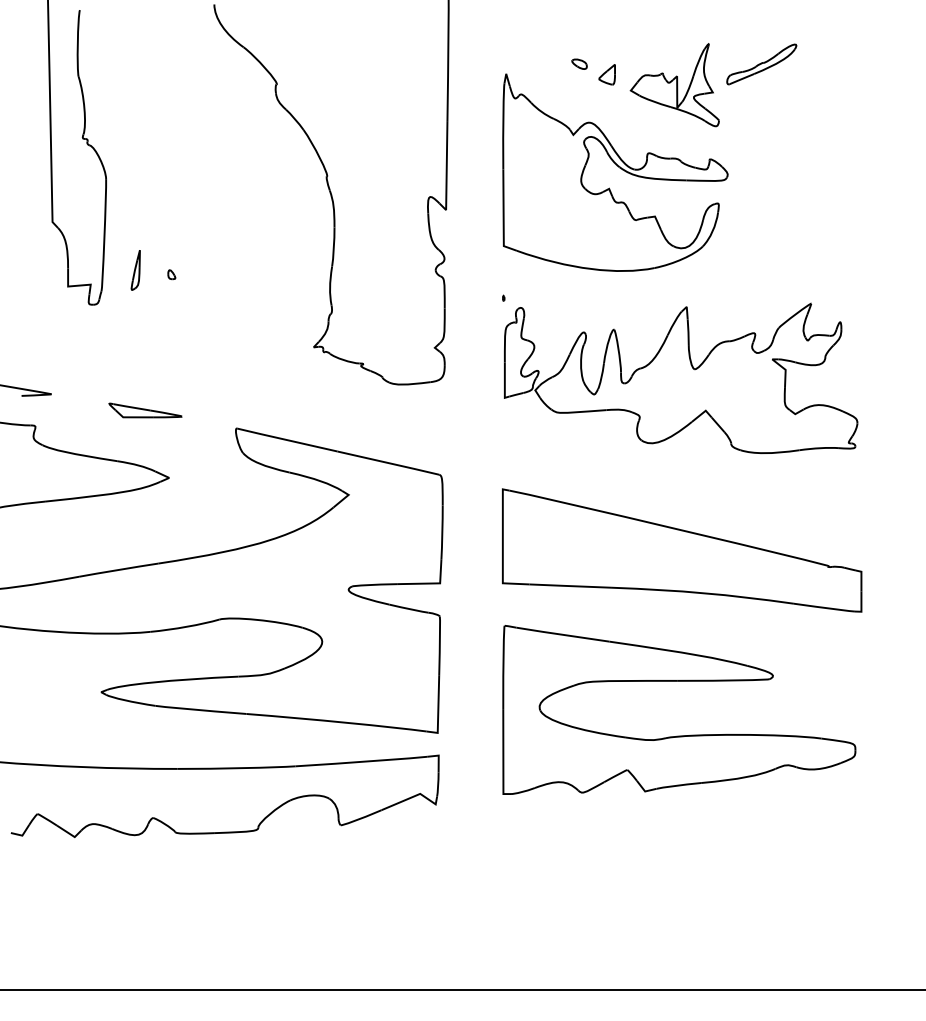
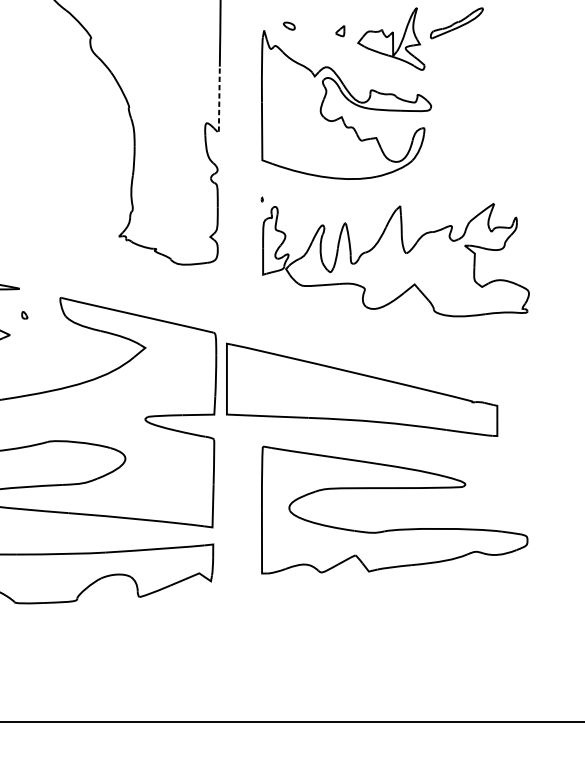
part: (579, 63) -> (289, 25), moved
part: (606, 74) -> (339, 30), size x0.7
line: (446, 171) -> (219, 104), solid -> dashed
part: (171, 274) -> (24, 315), moved
part: (682, 550) -> (362, 389), moved

